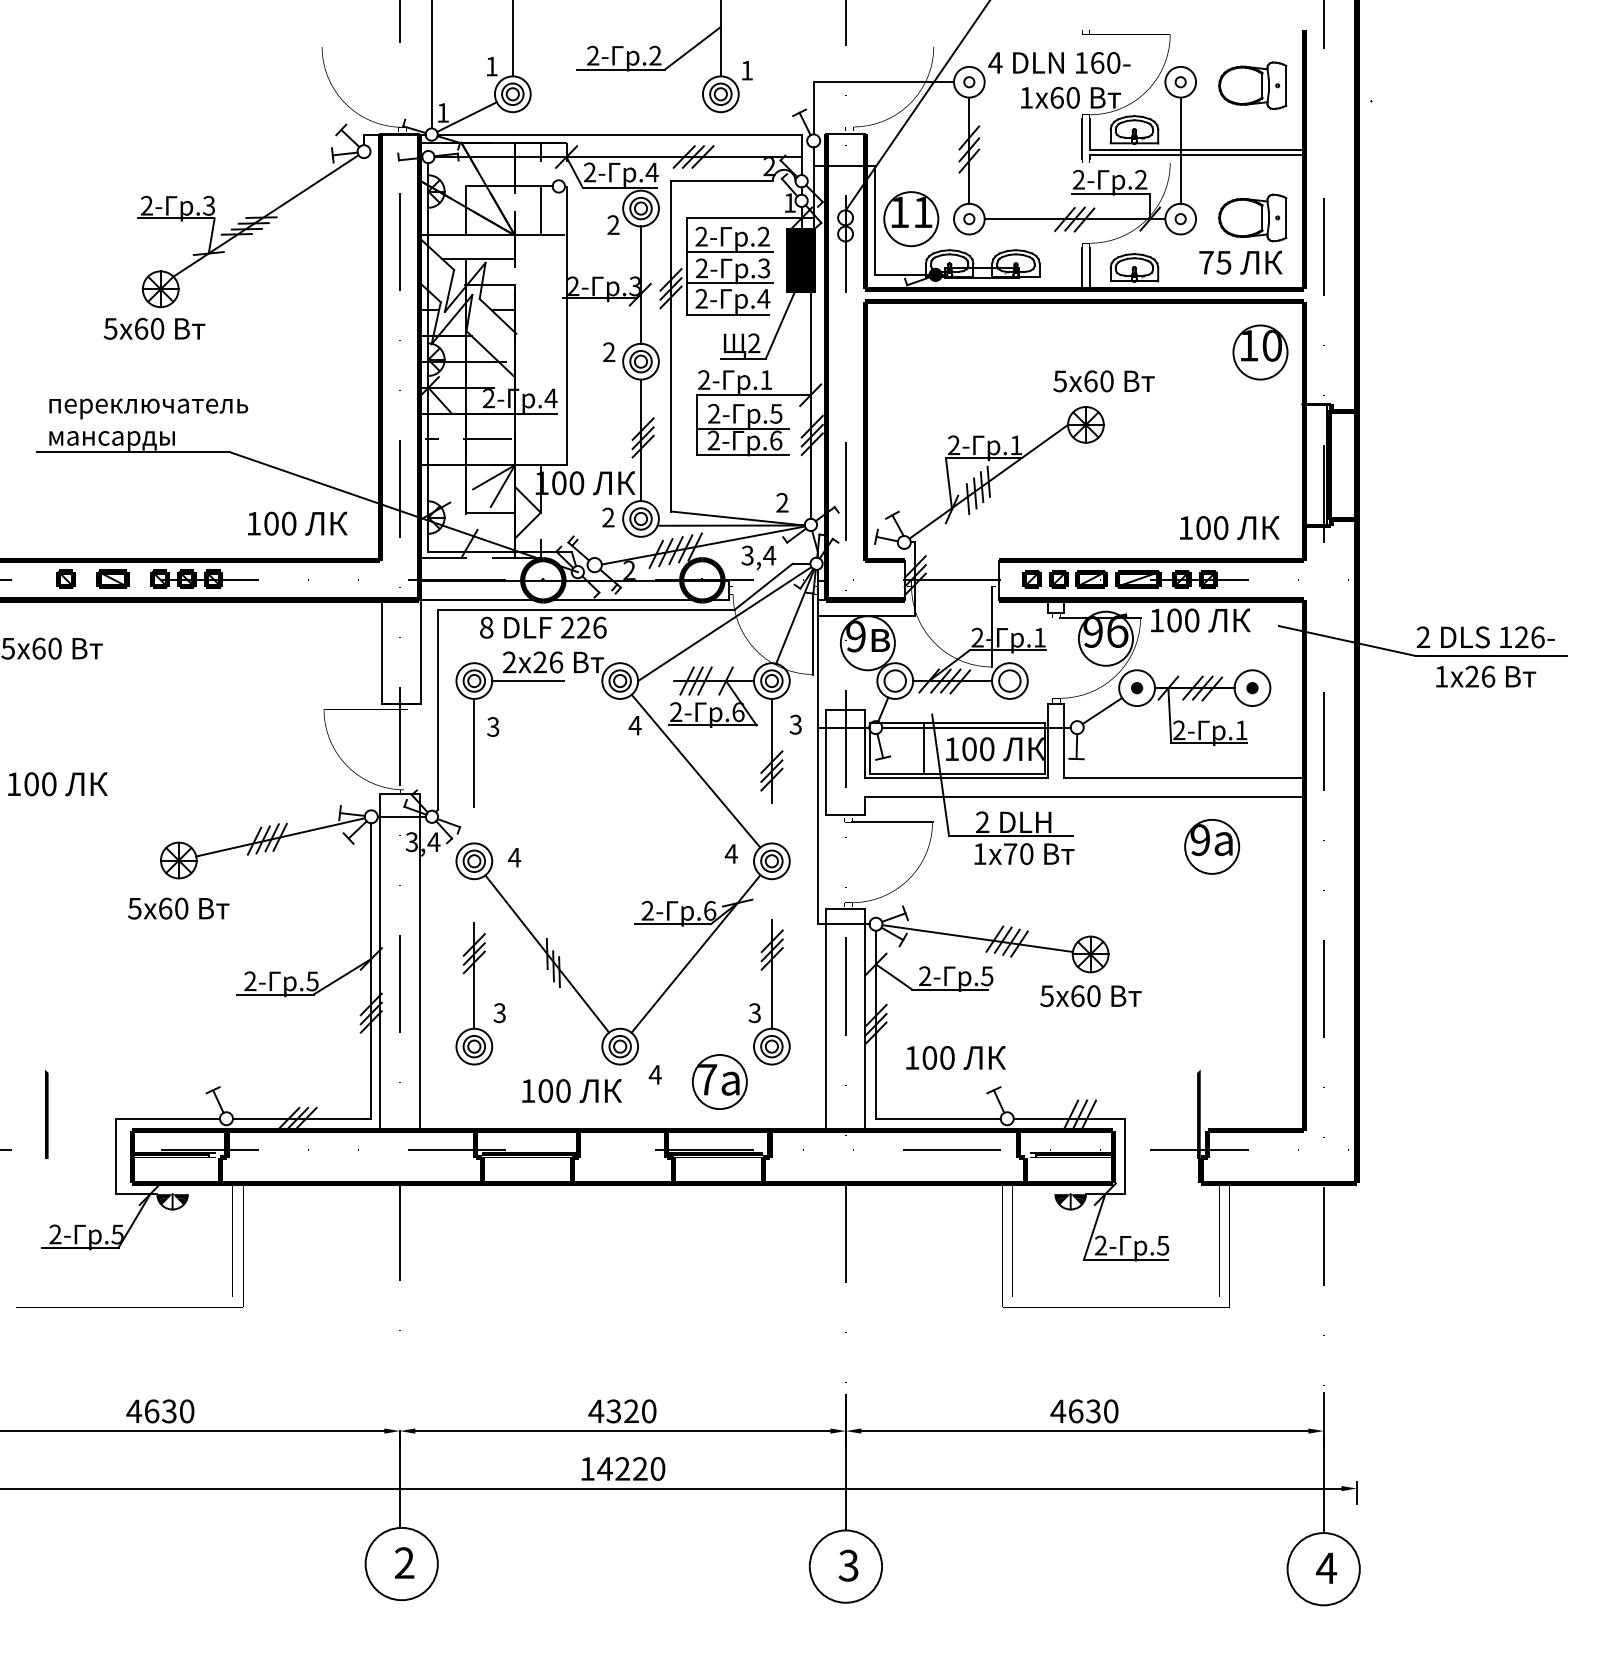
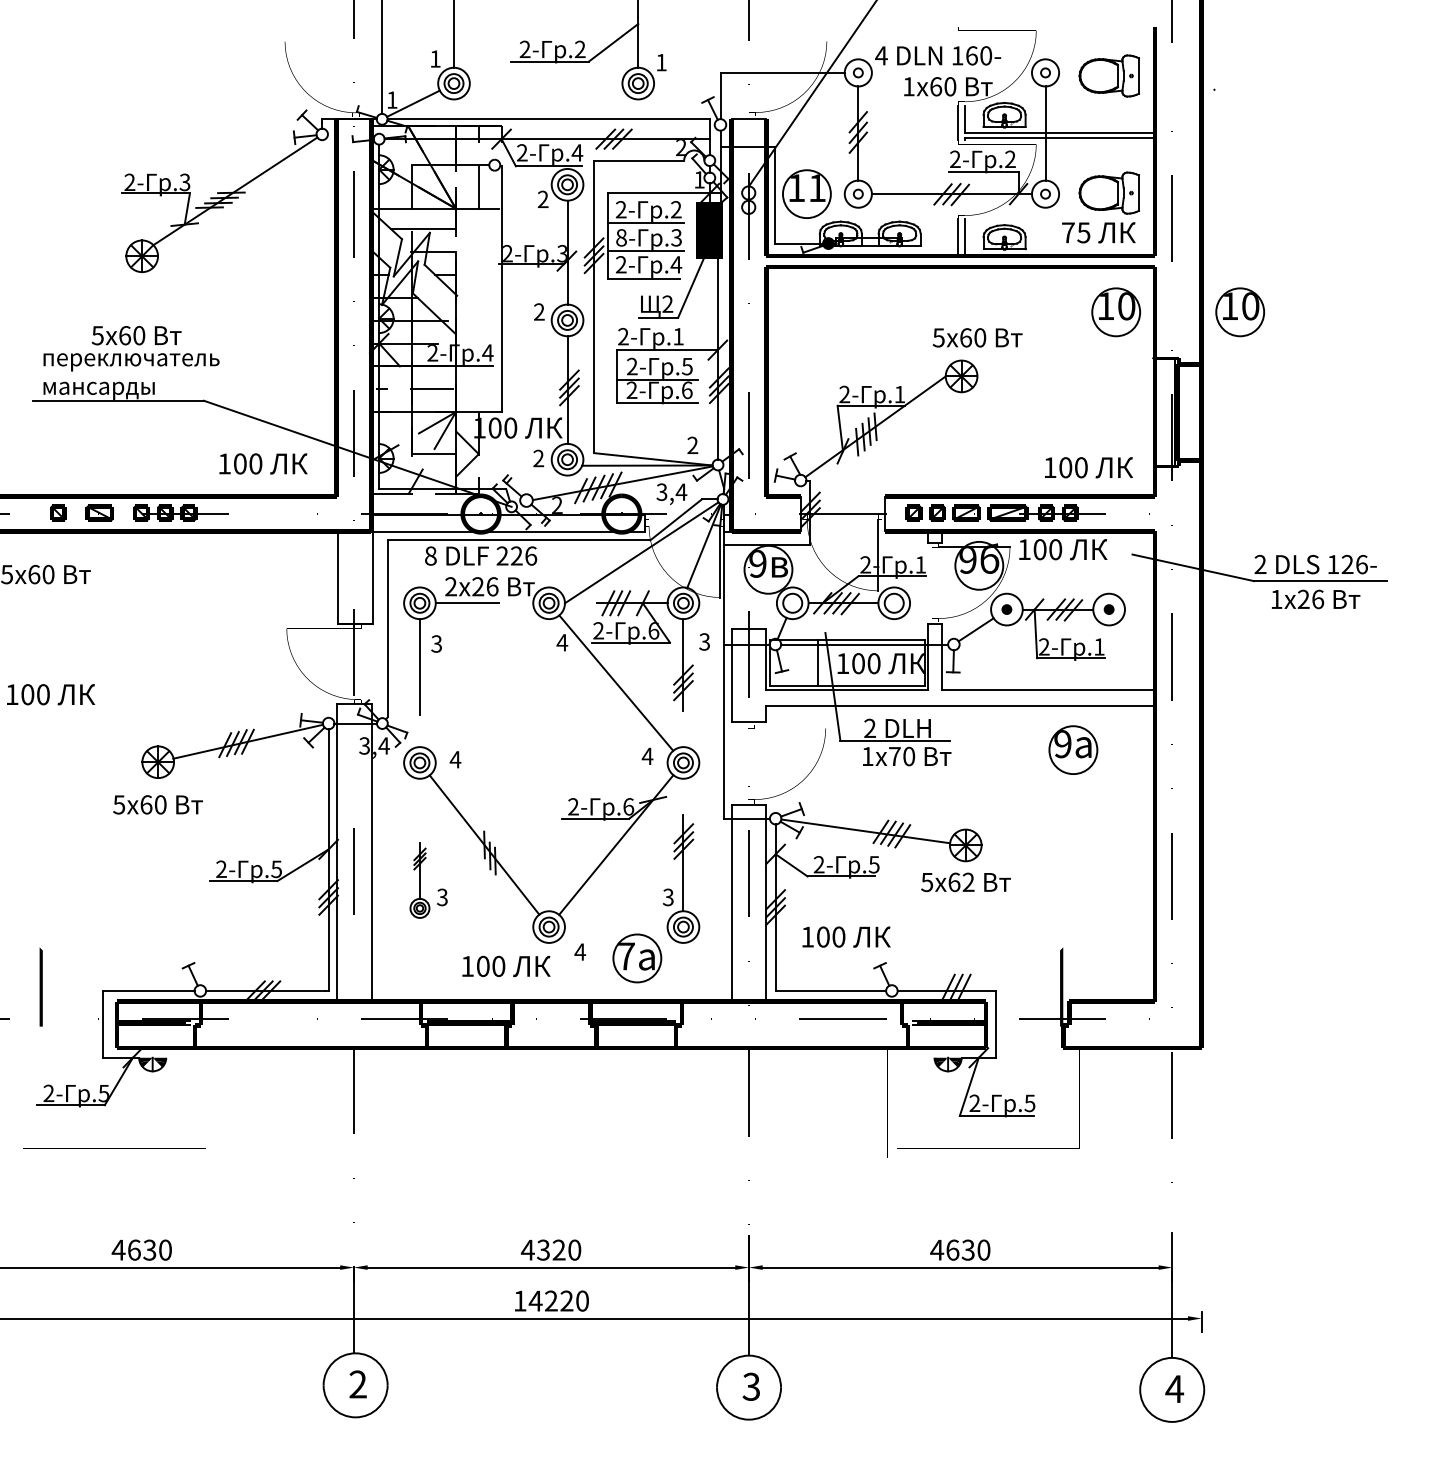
text: (701, 268) -> (621, 237), 2- -> 8-
text: (154, 328) -> (136, 335), moved
part: (1400, 352) -> (1240, 312), added
line: (892, 822) -> (790, 728), removed
part: (474, 993) -> (420, 880), size x0.6
text: (1093, 996) -> (968, 882), 60 -> 62

